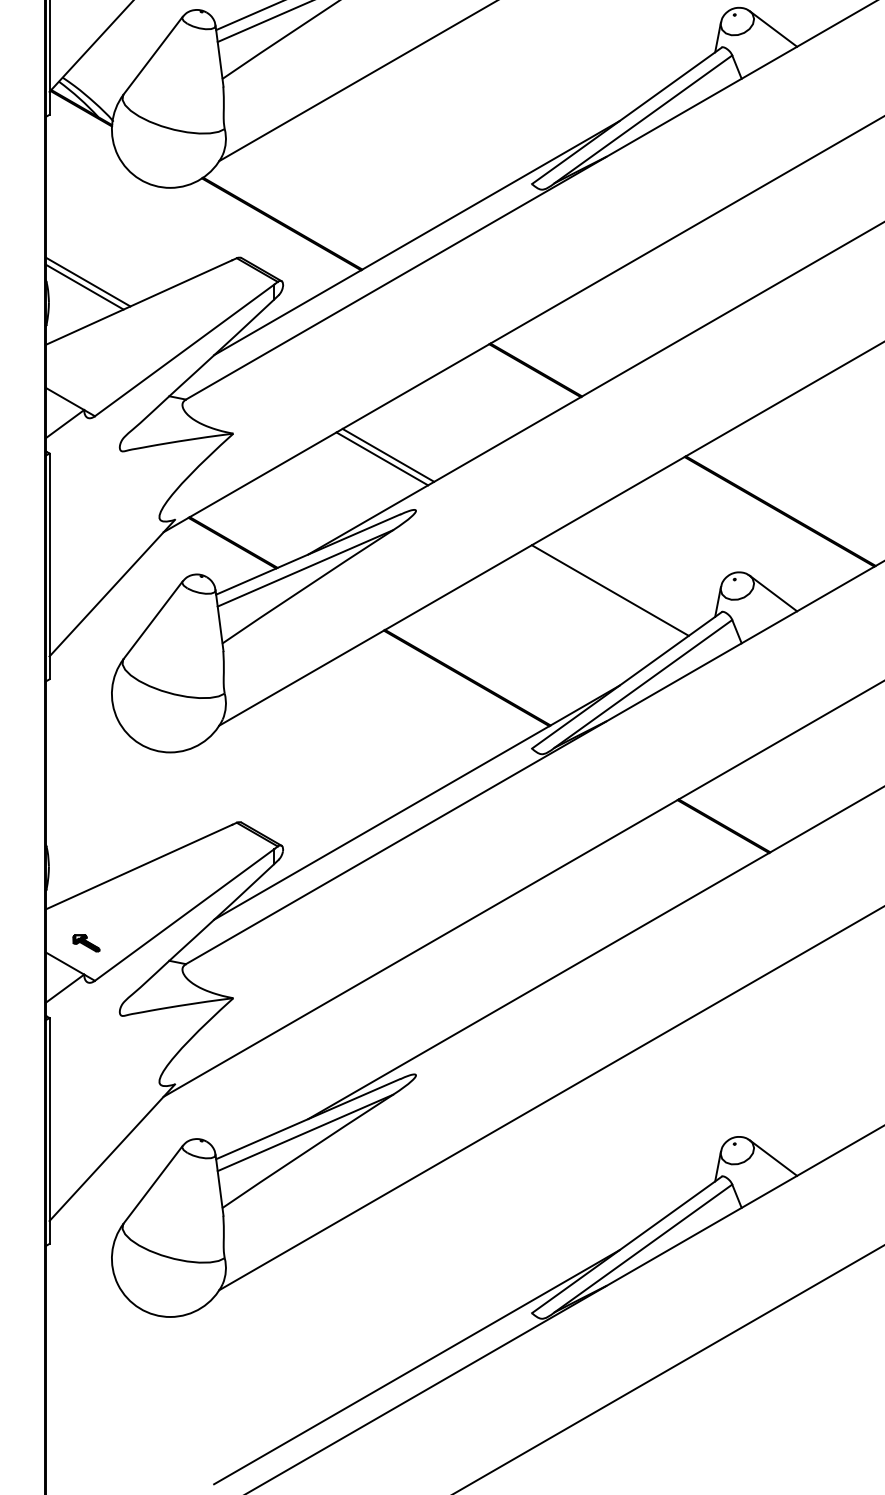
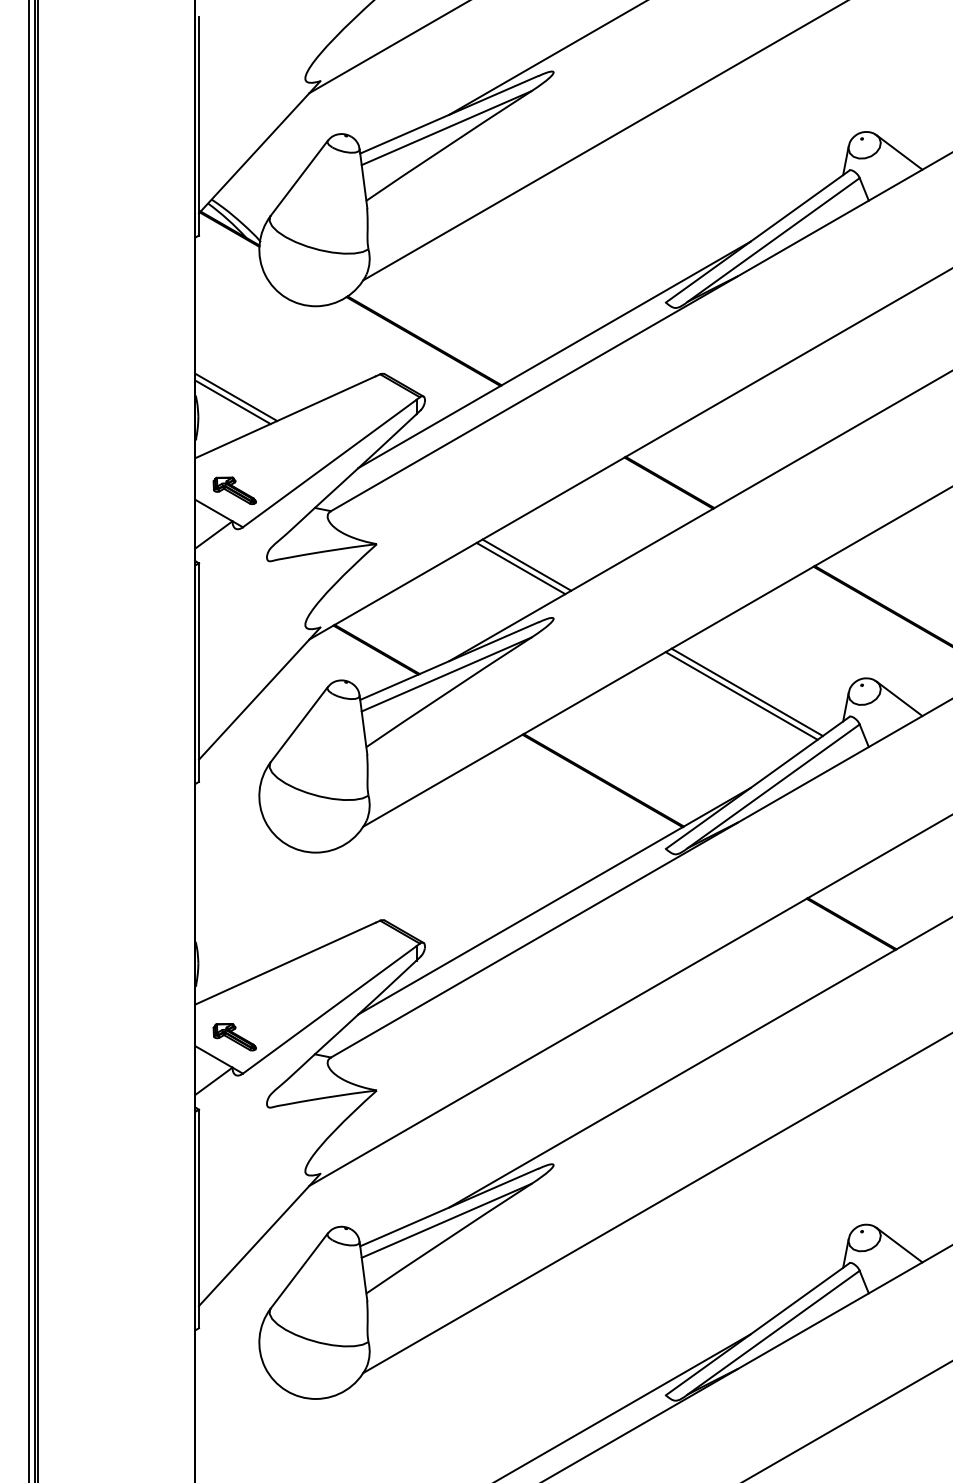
part: (86, 378) -> (234, 490), added
line: (615, 586) -> (746, 692), added
part: (86, 943) -> (234, 1037), size x1.67

